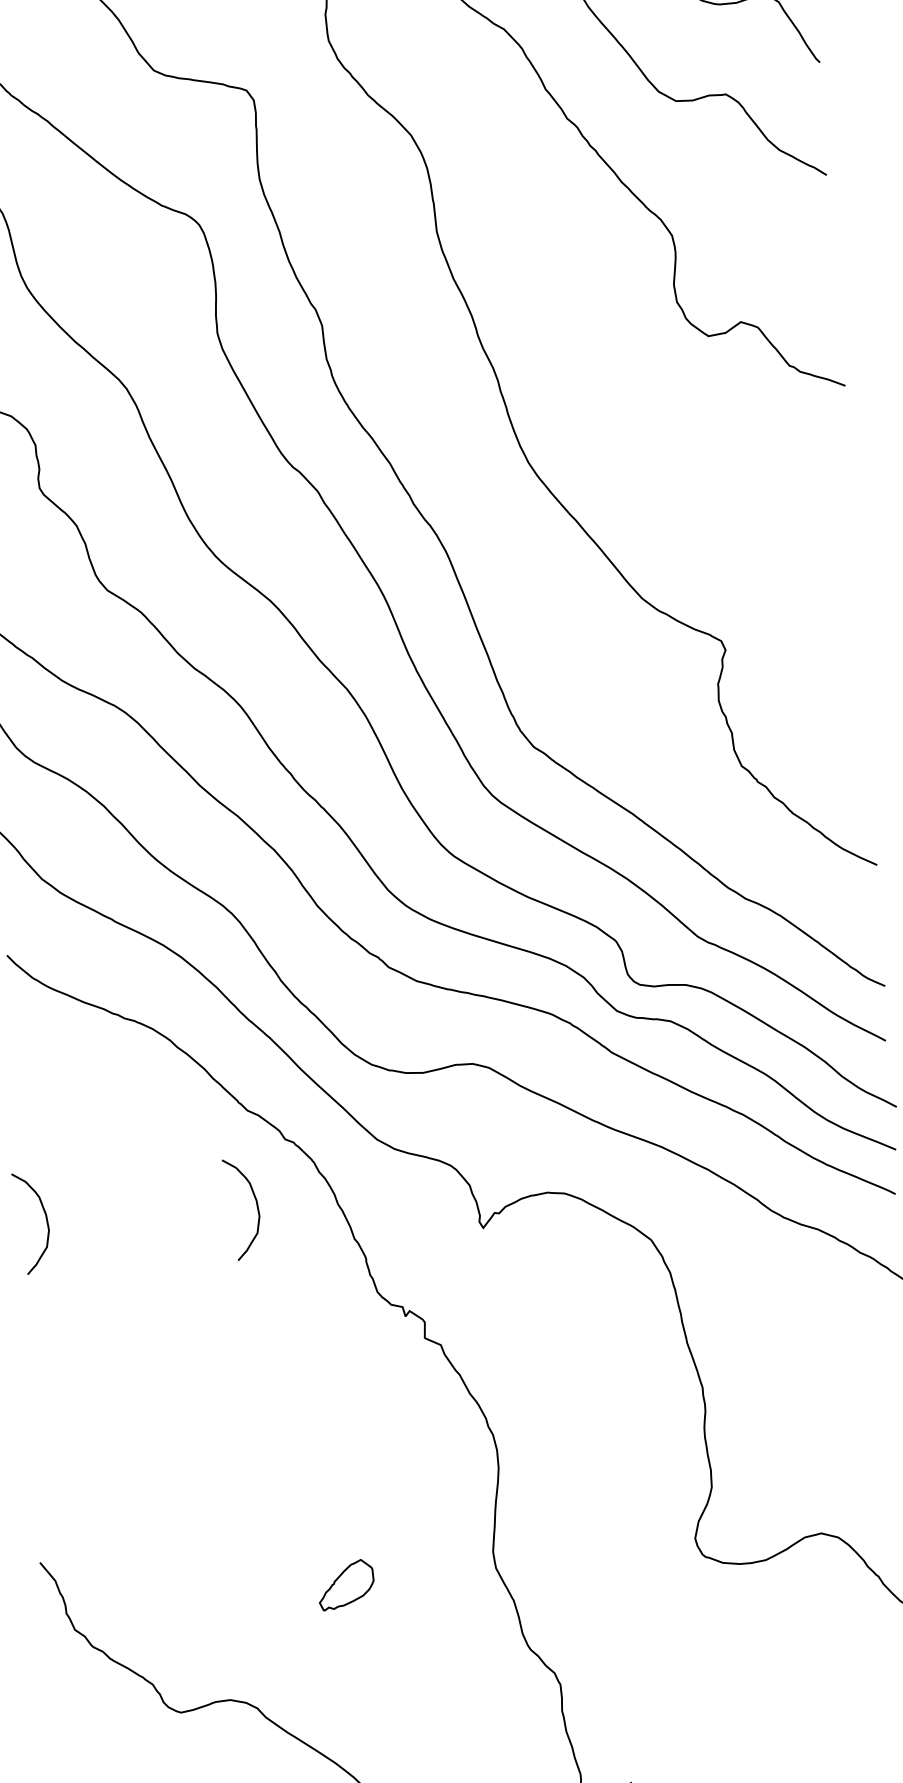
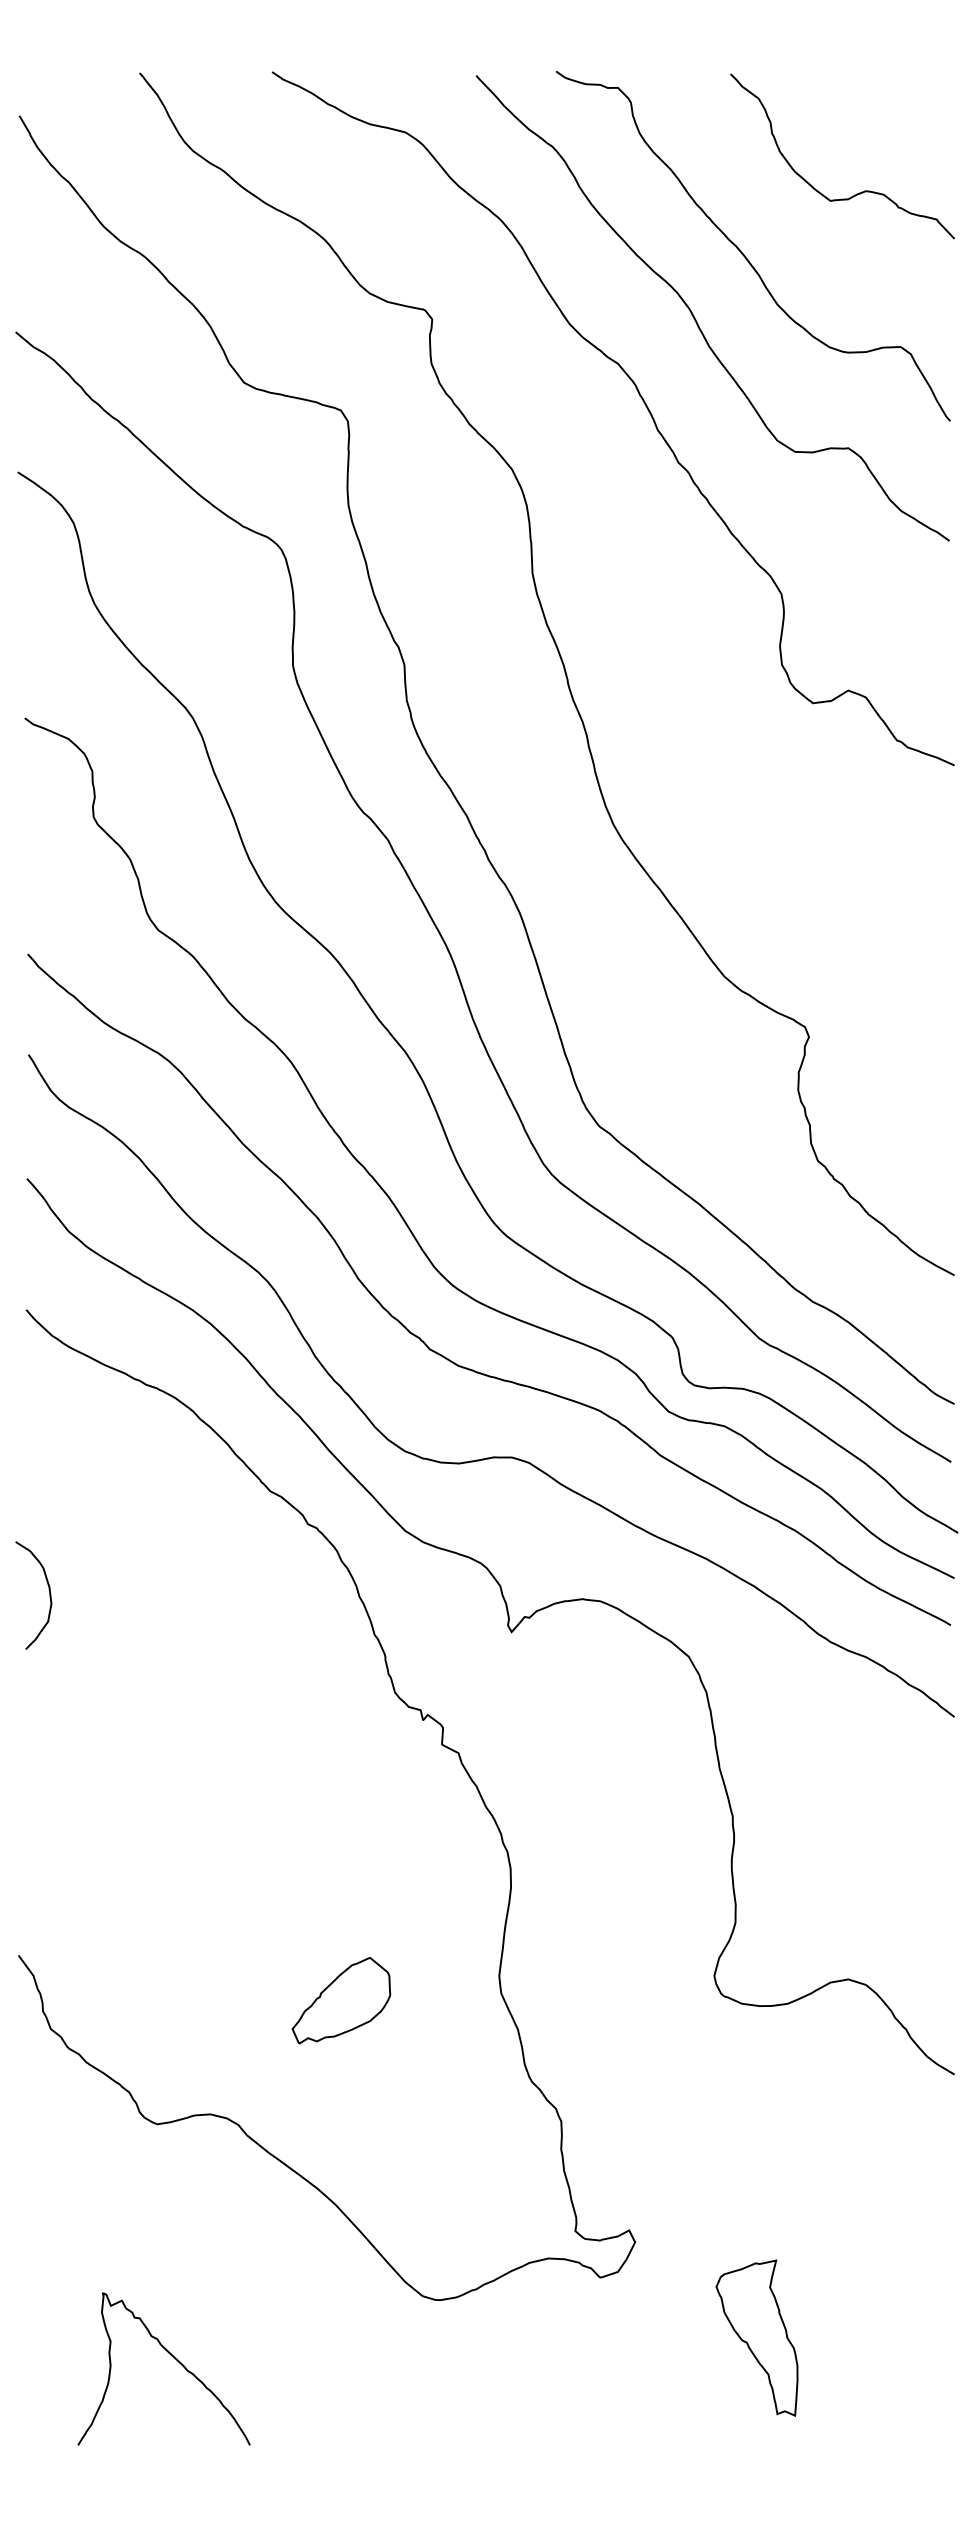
curve: (257, 1208) -> (273, 1595), removed
part: (346, 1584) -> (341, 2000), size x1.67

